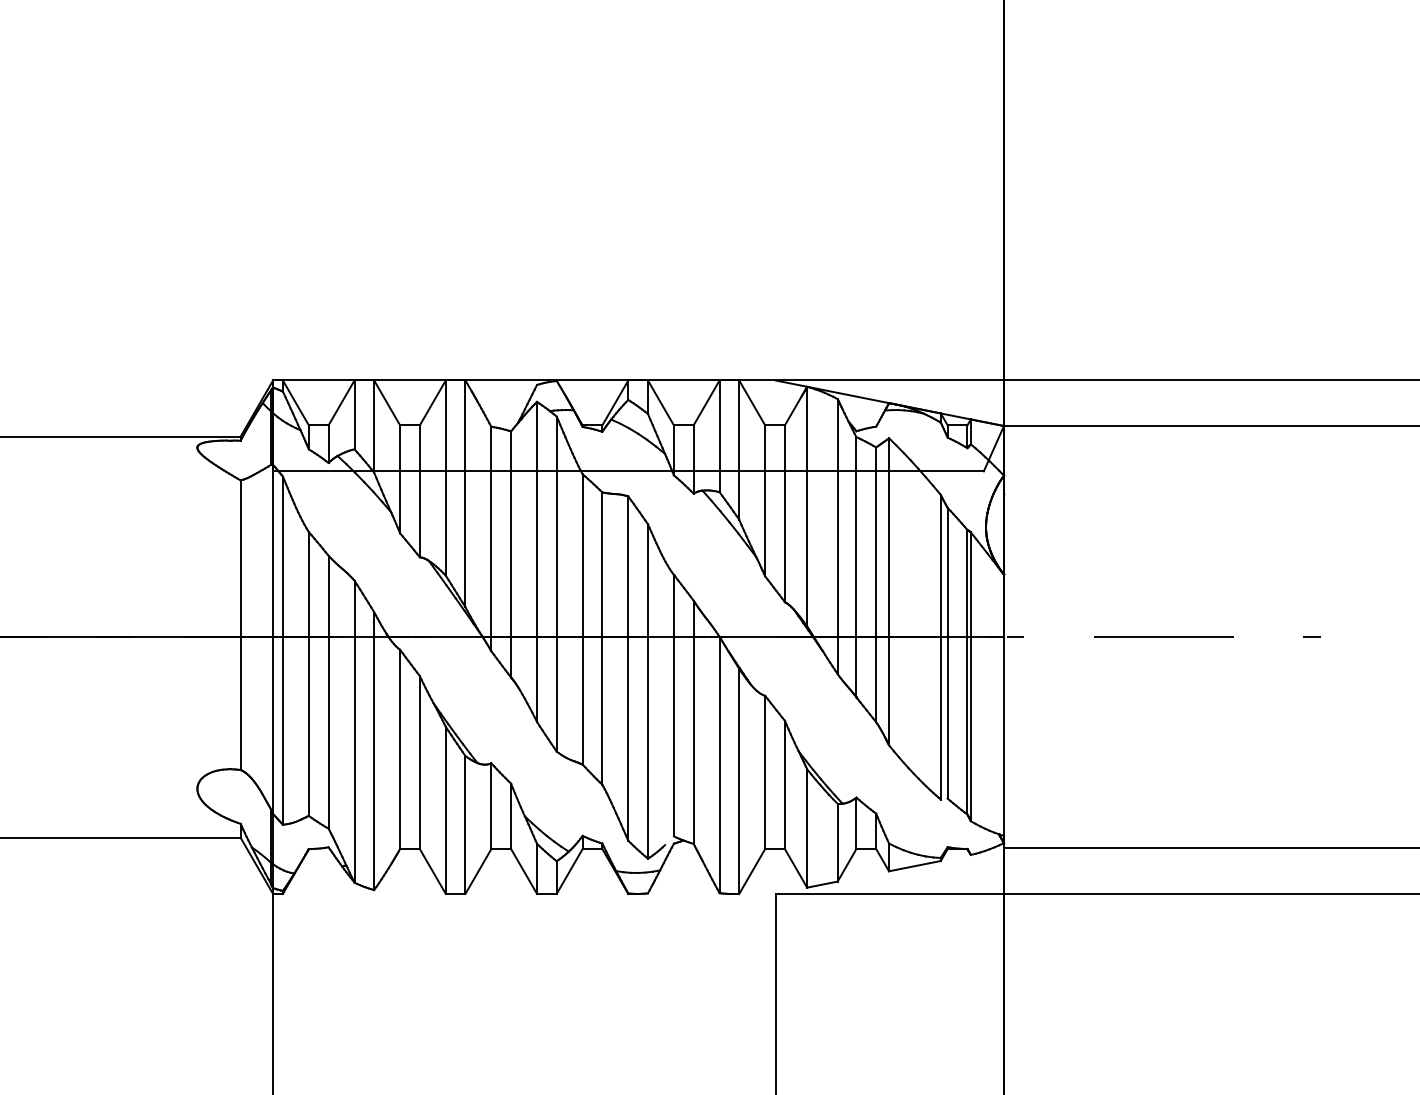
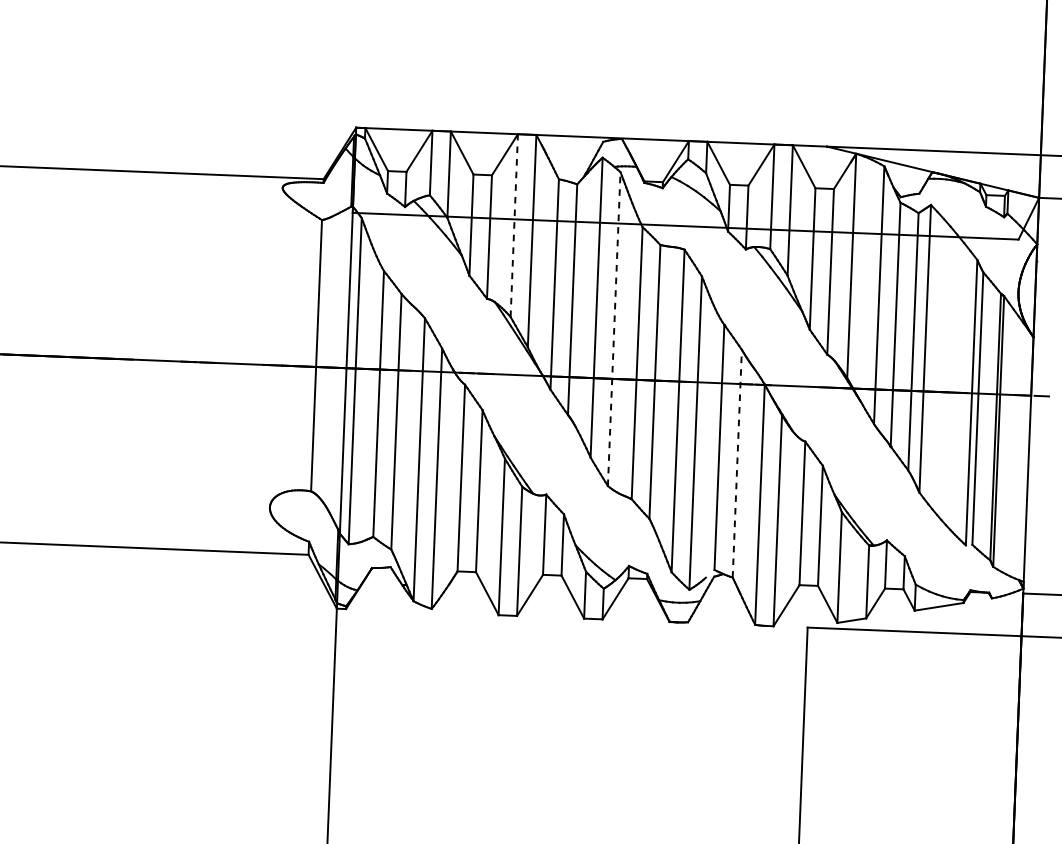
line: (445, 478) -> (514, 226), solid -> dashed
line: (556, 583) -> (614, 328), solid -> dashed
line: (693, 722) -> (737, 463), solid -> dashed

